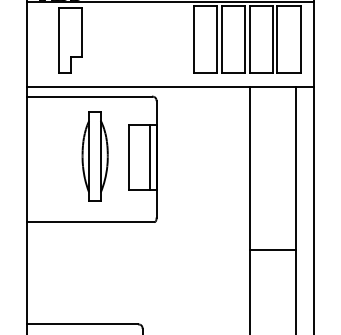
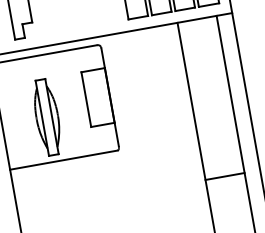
part: (94, 156) -> (46, 117), moved
line: (149, 156) -> (103, 96), removed
line: (272, 250) -> (224, 176), moved

